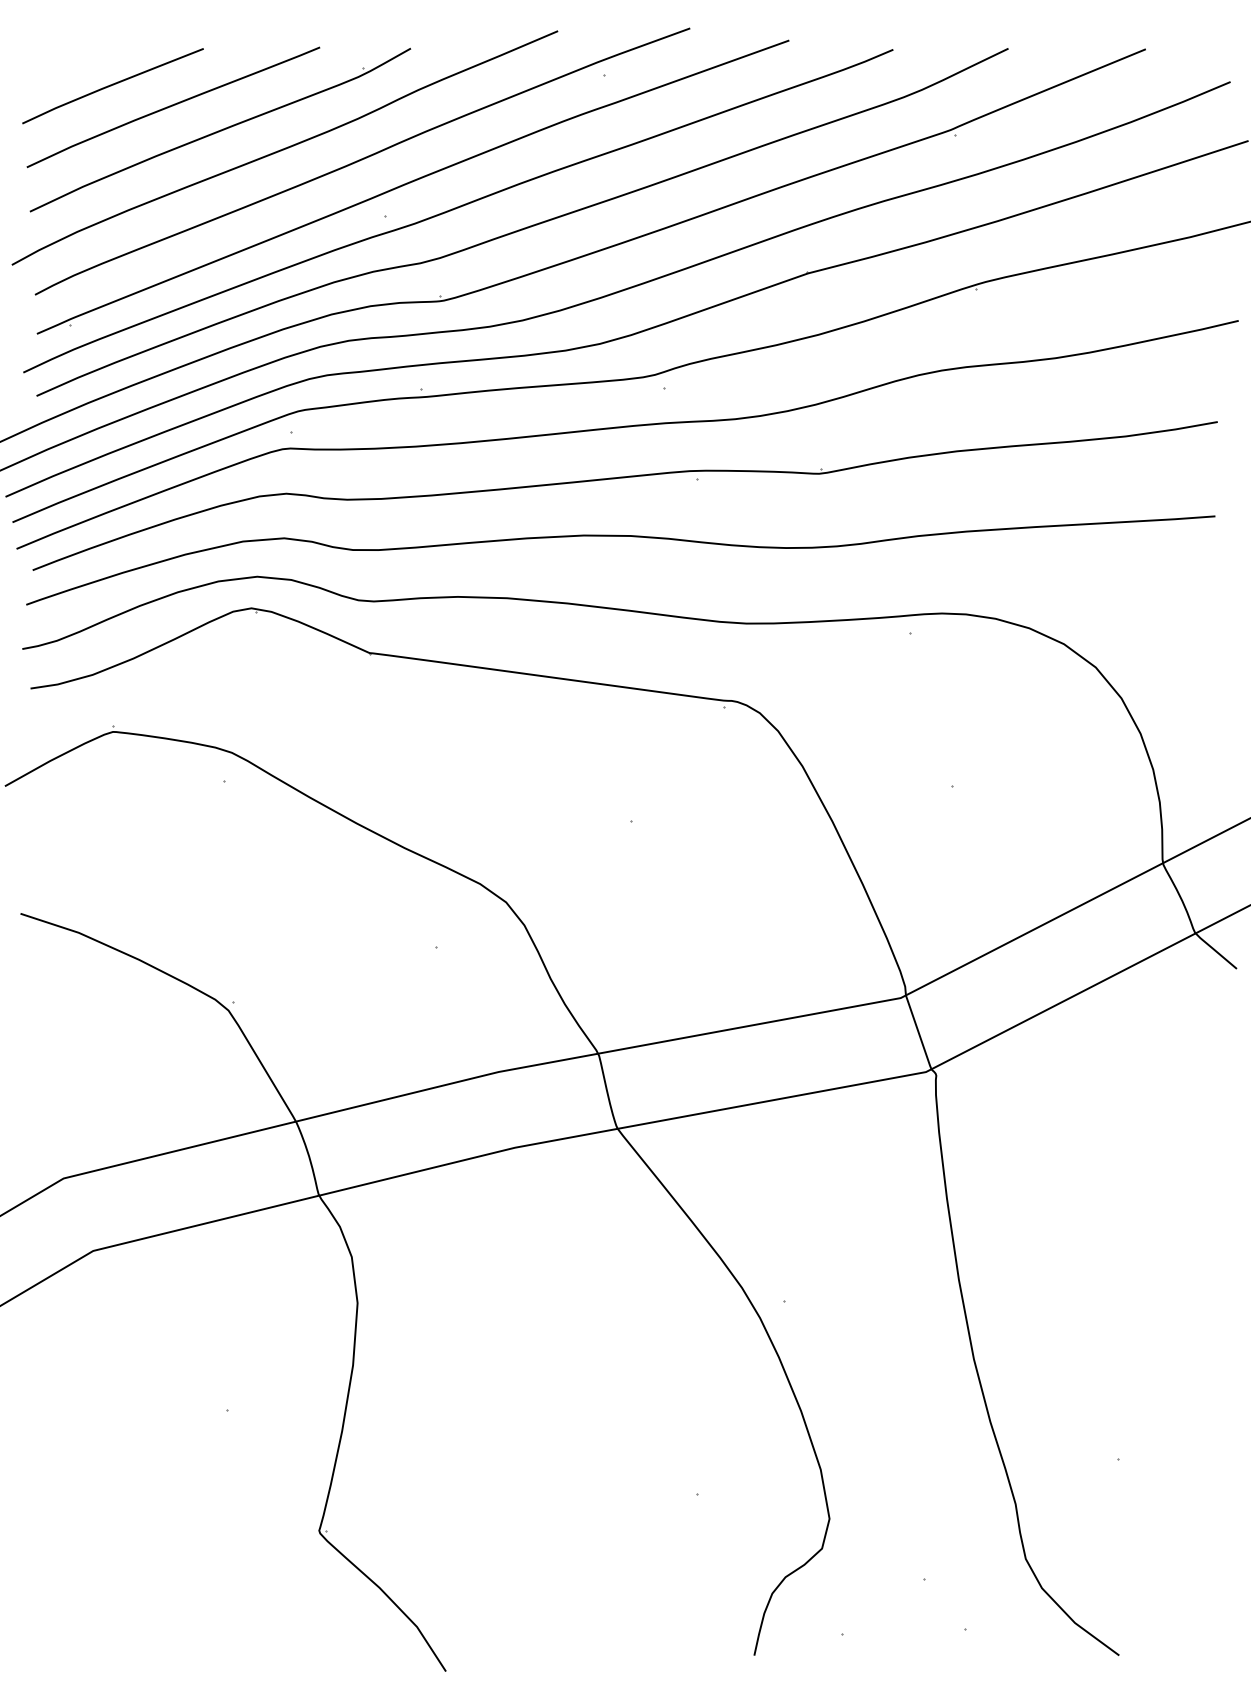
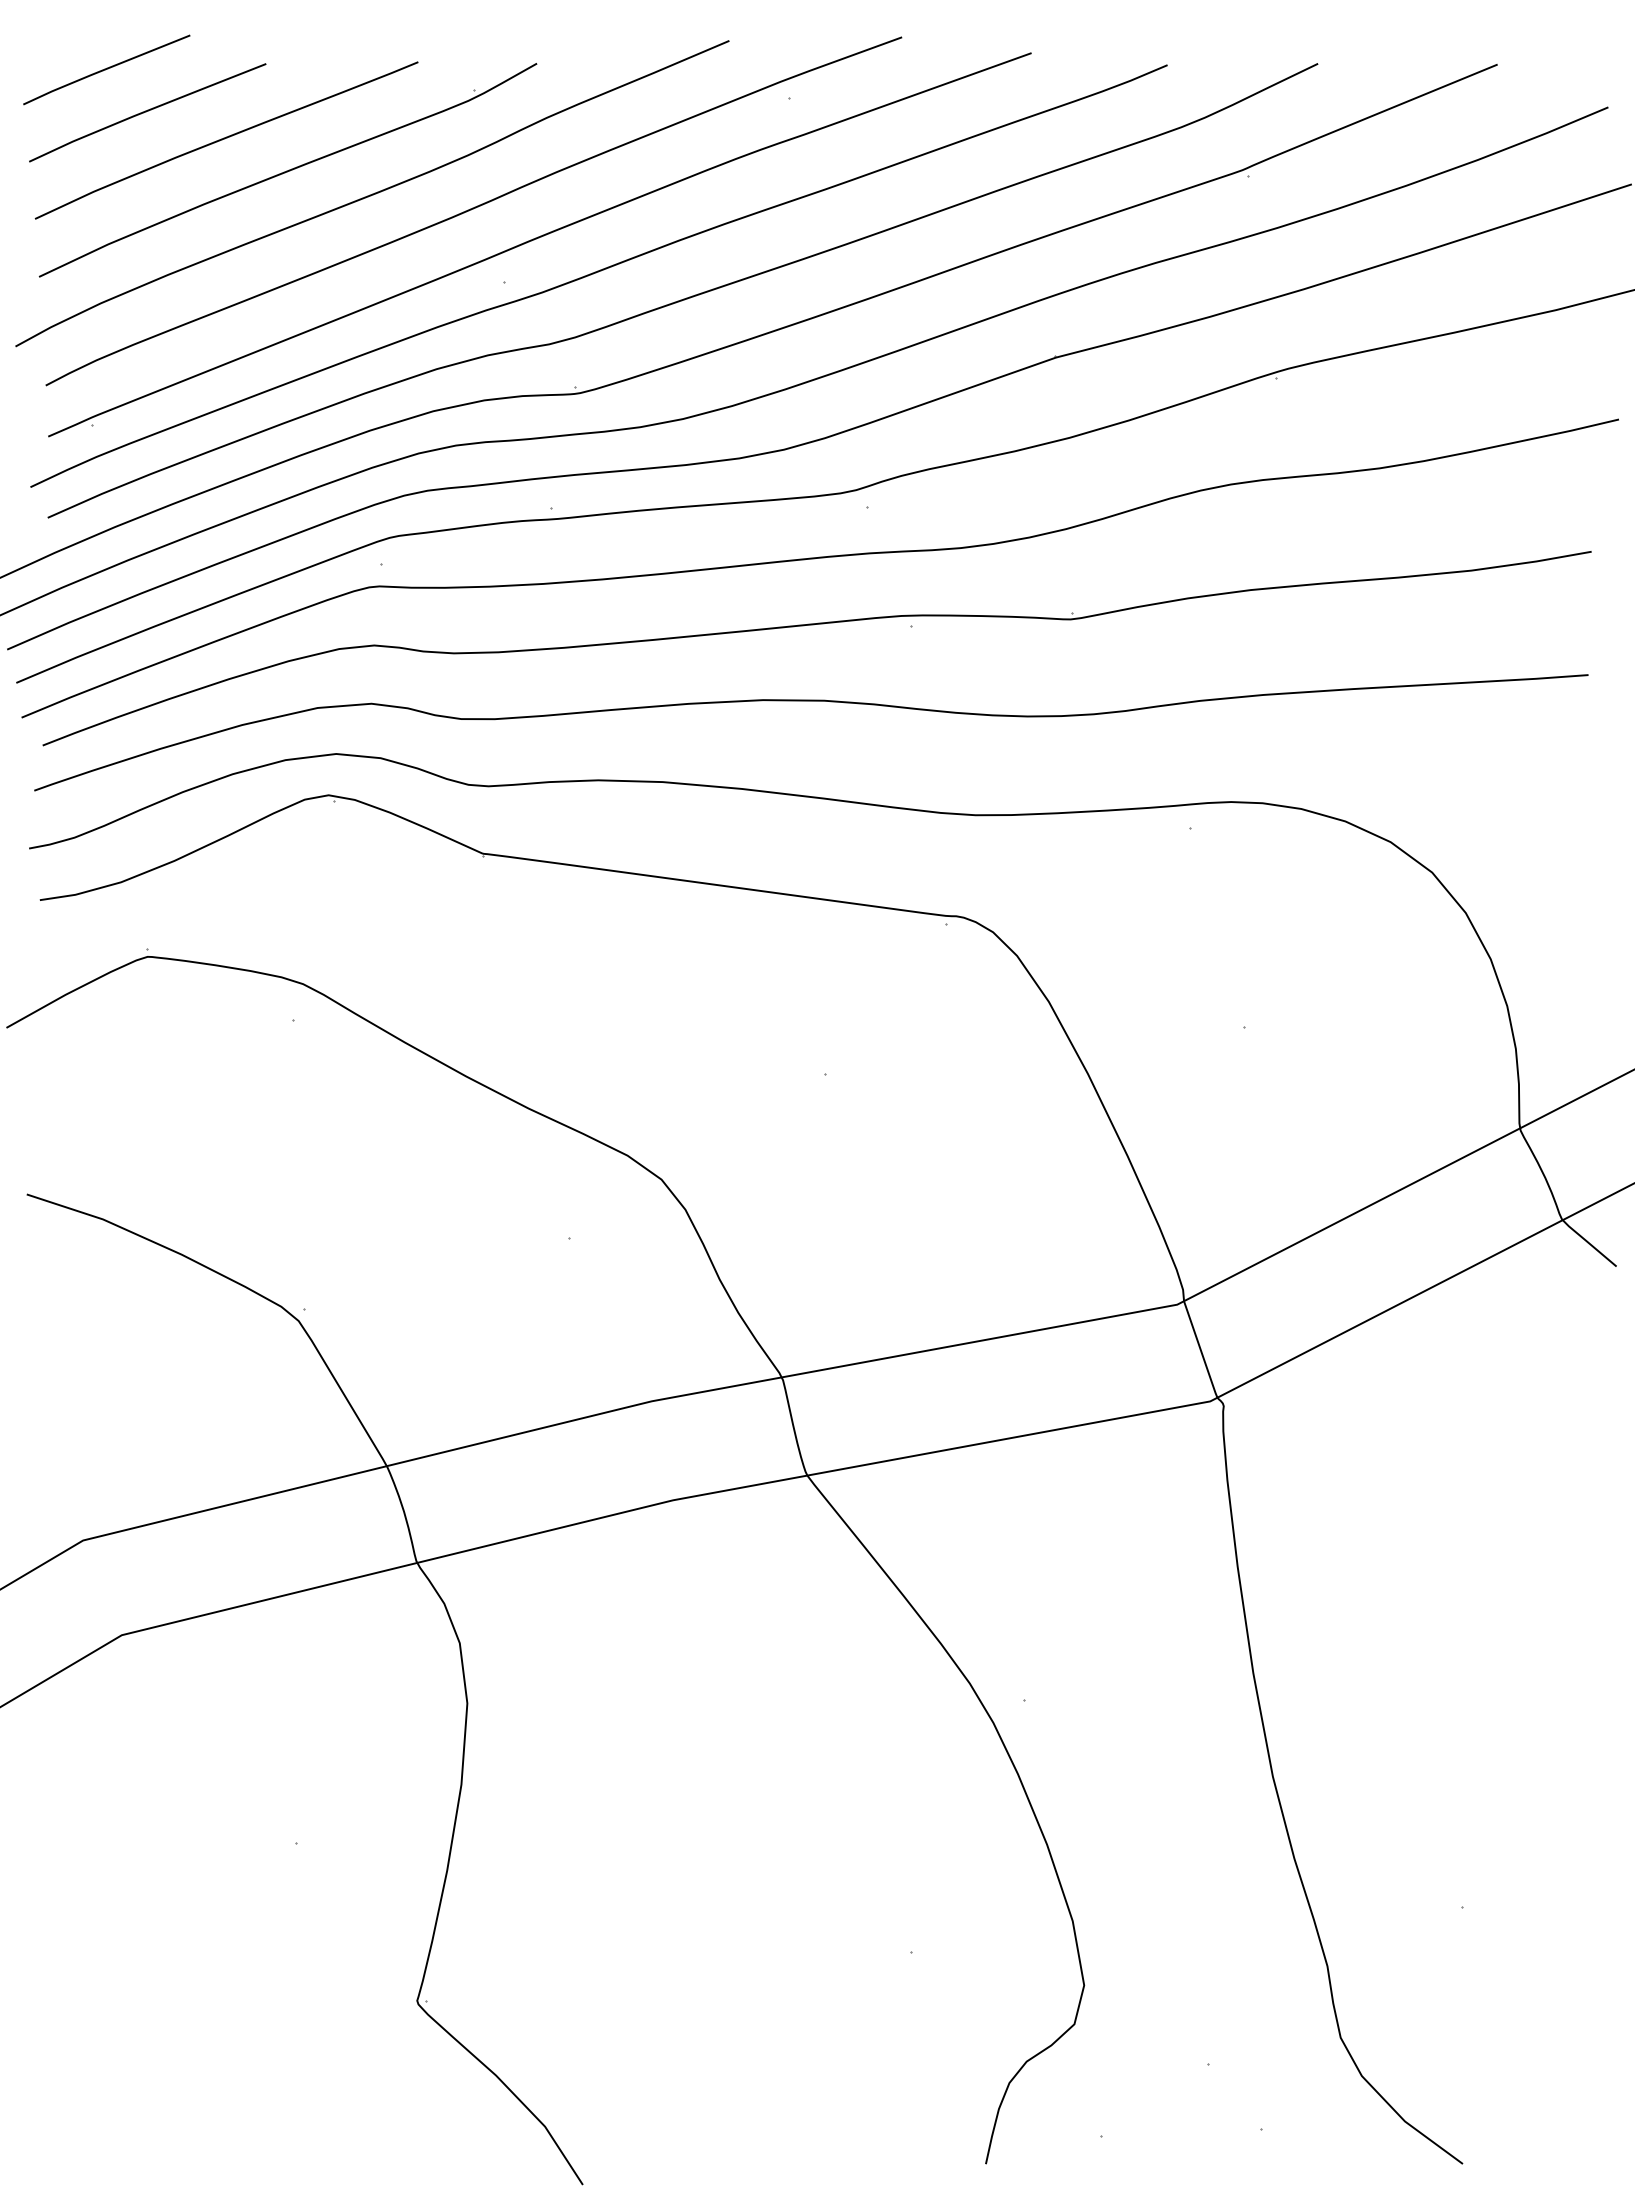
line: (81, 53) -> (106, 69), added

